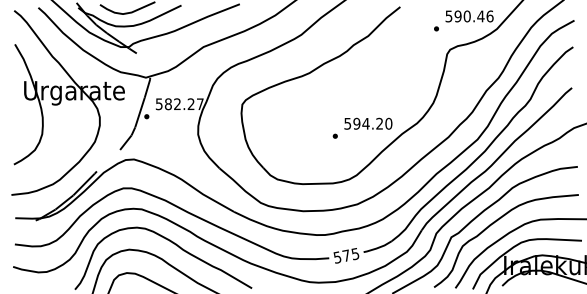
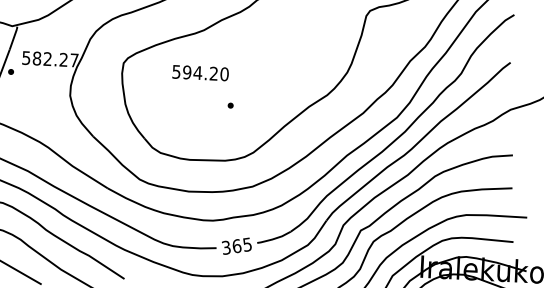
text: (368, 123) -> (200, 72), moved
text: (341, 255) -> (231, 245), 575 -> 365

